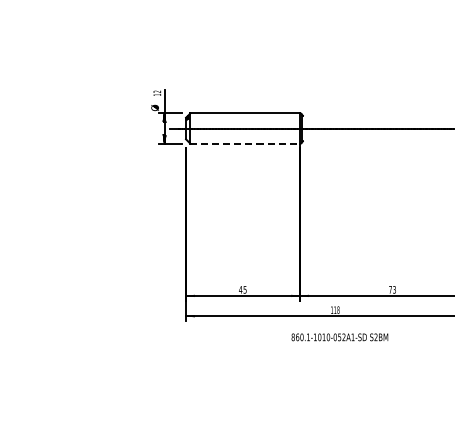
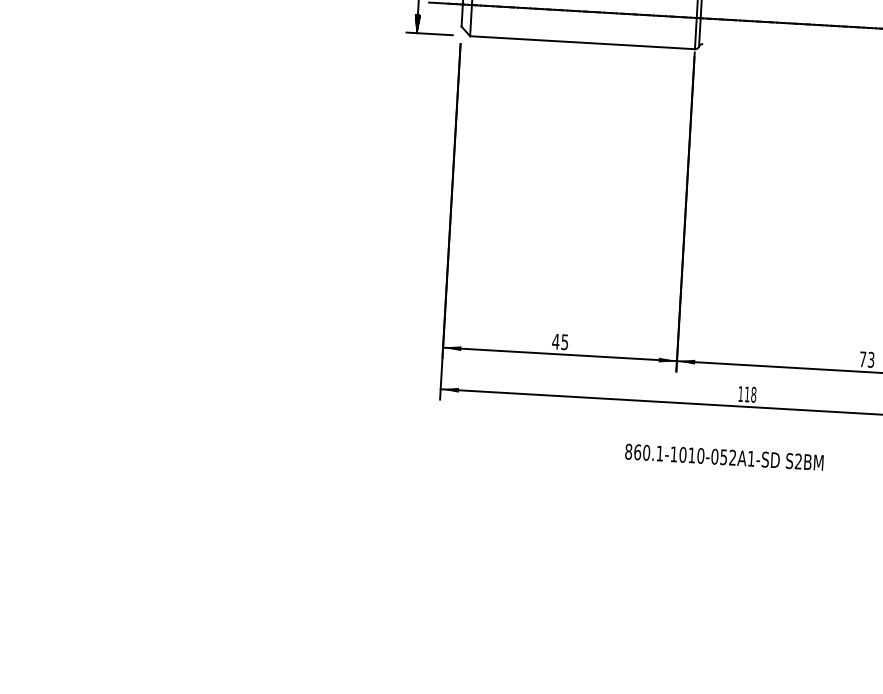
line: (245, 143) -> (582, 42), dashed -> solid
text: (339, 337) -> (723, 457), moved

